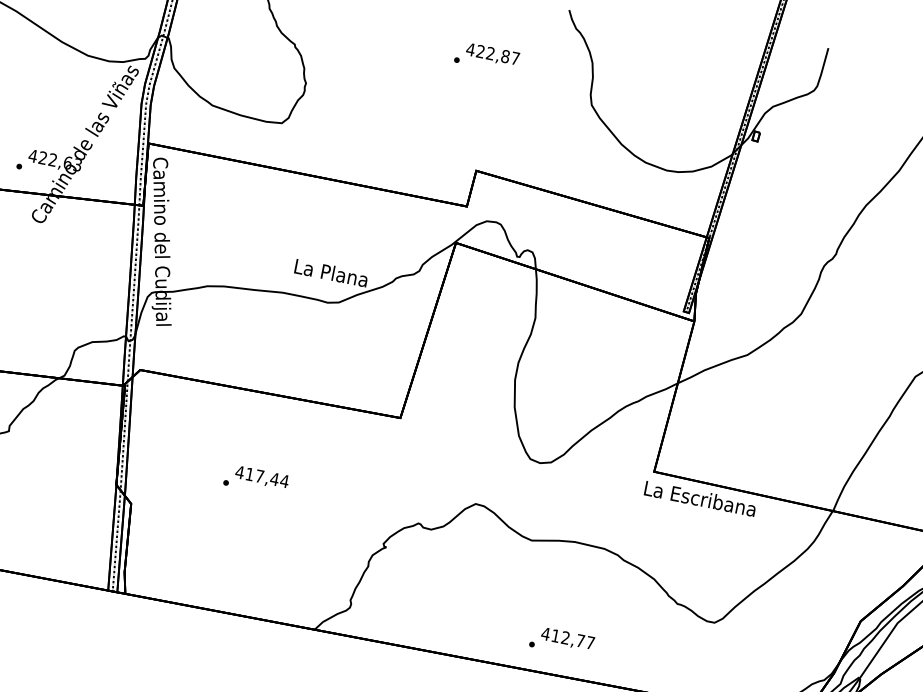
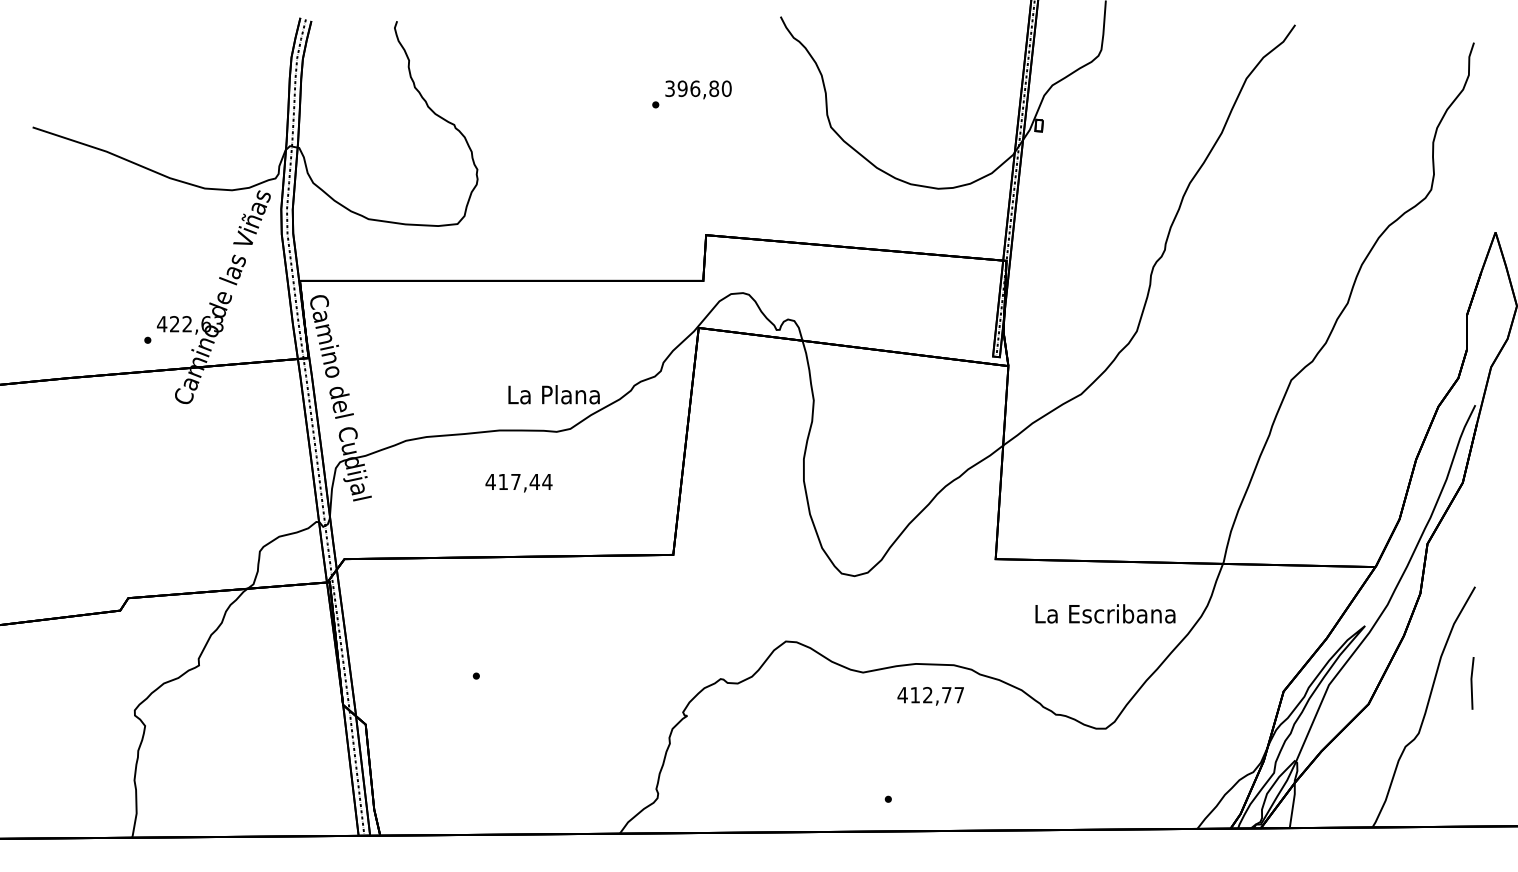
text: (492, 53) -> (697, 88), 422,87 -> 396,80
text: (261, 477) -> (518, 483), moved
text: (700, 498) -> (1105, 613), moved
text: (567, 639) -> (930, 696), moved

